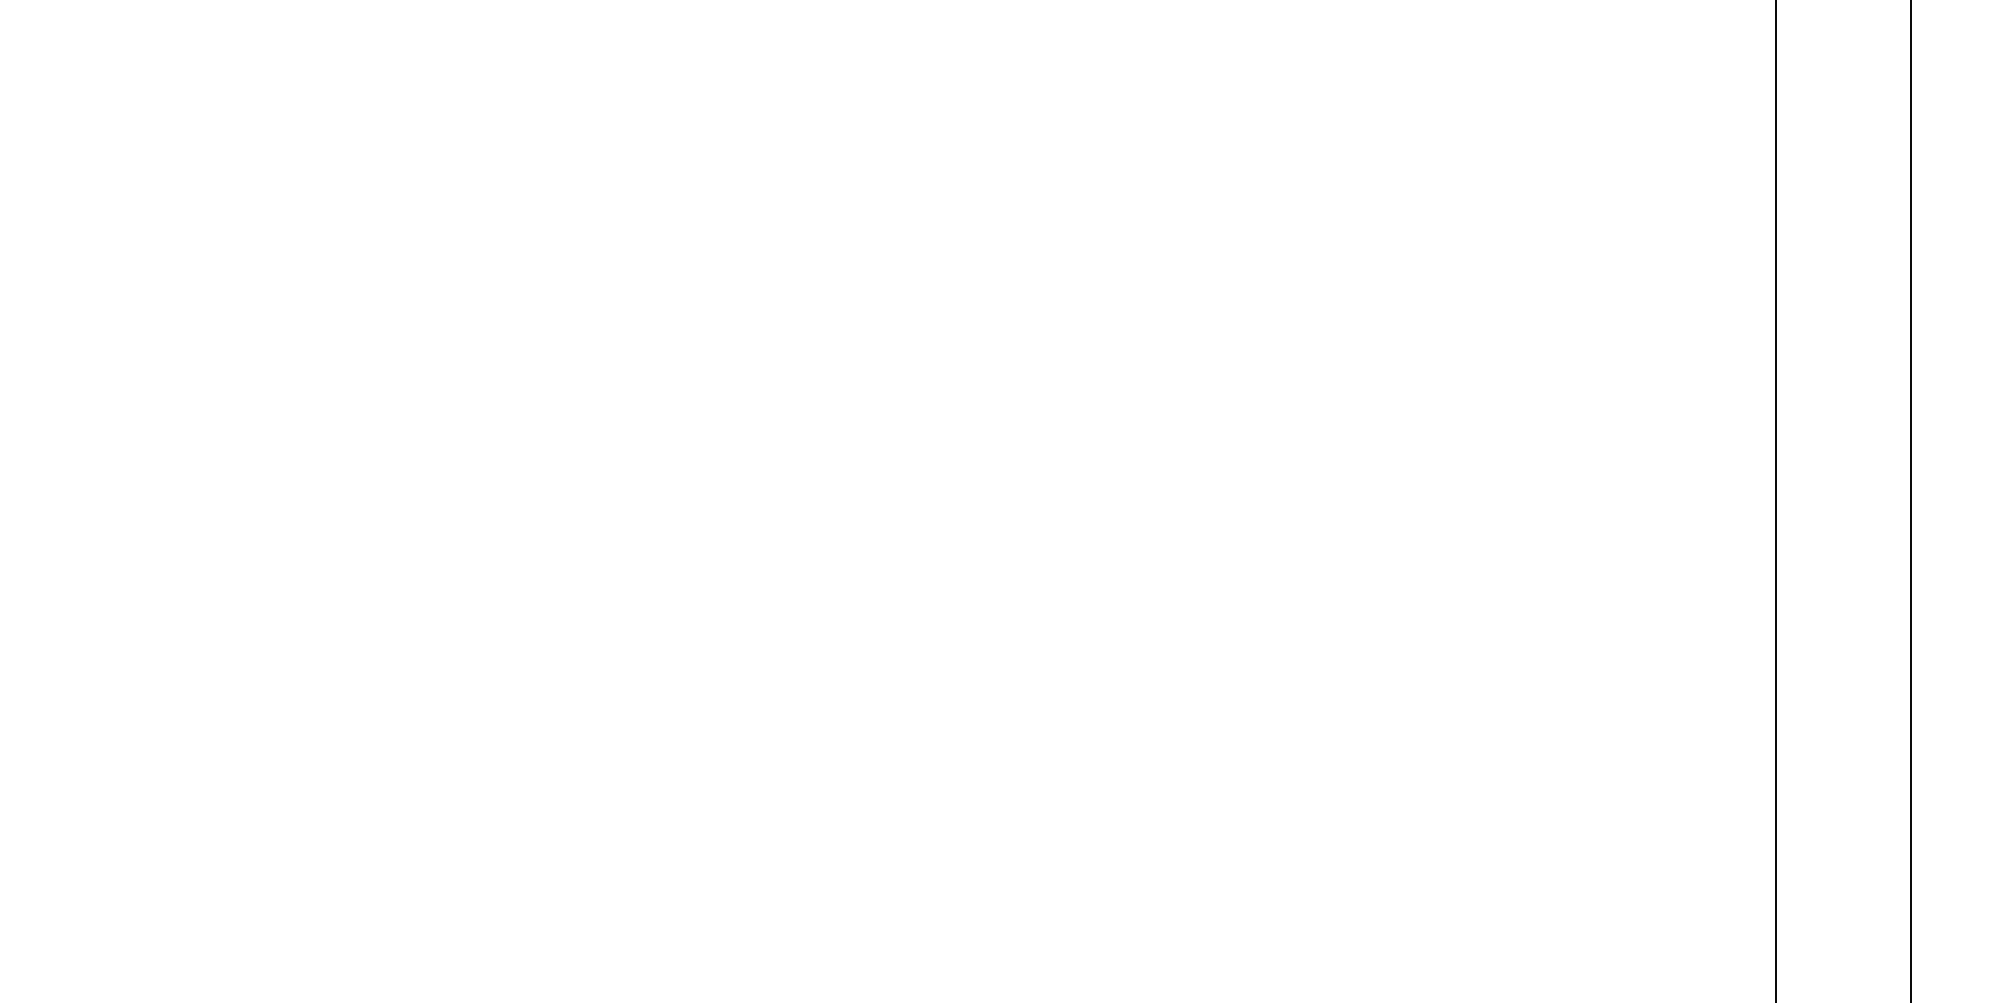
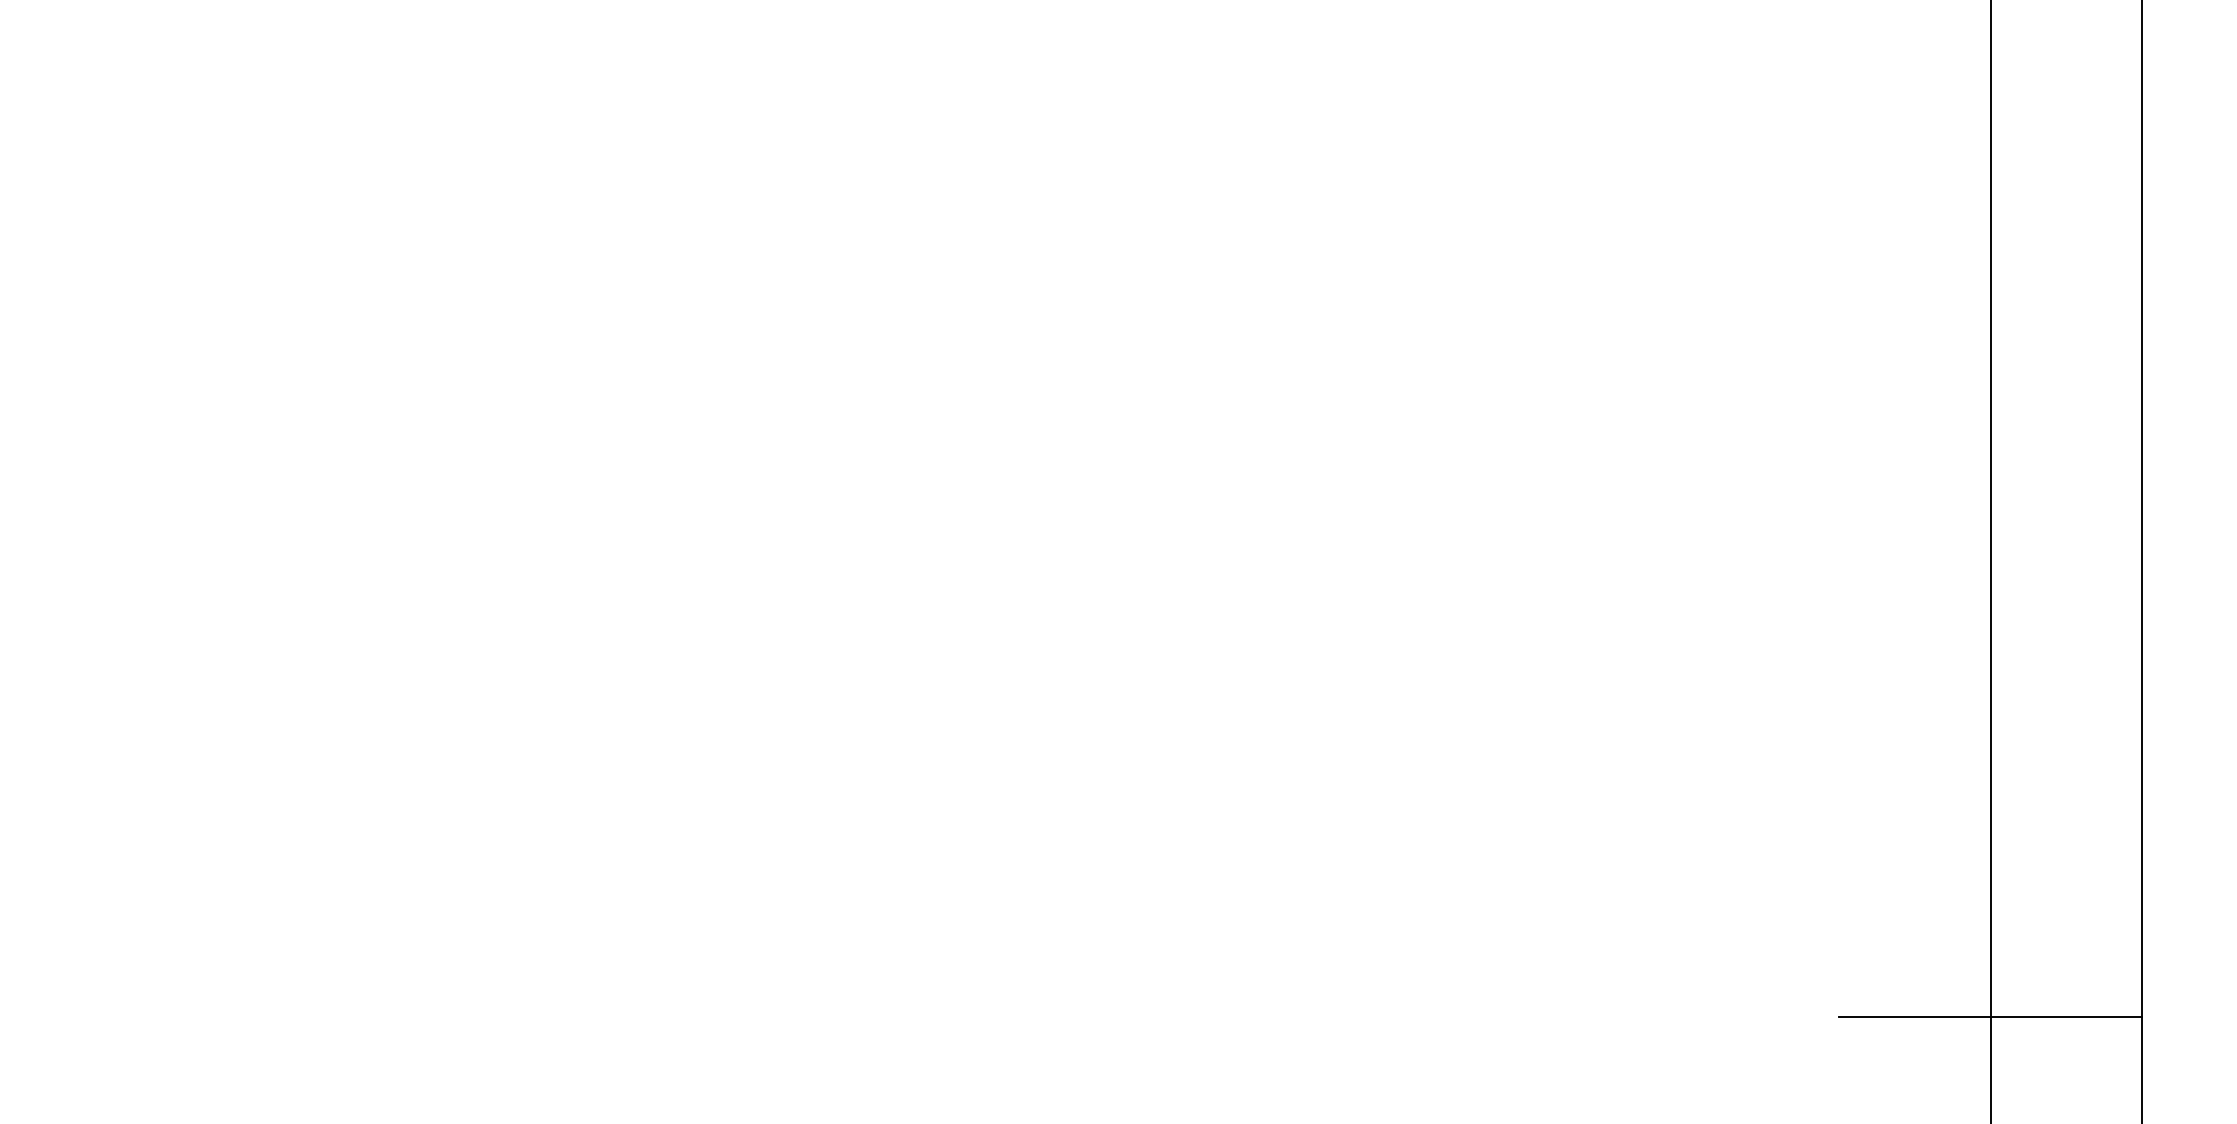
line: (1775, 907) -> (1990, 1017), added

